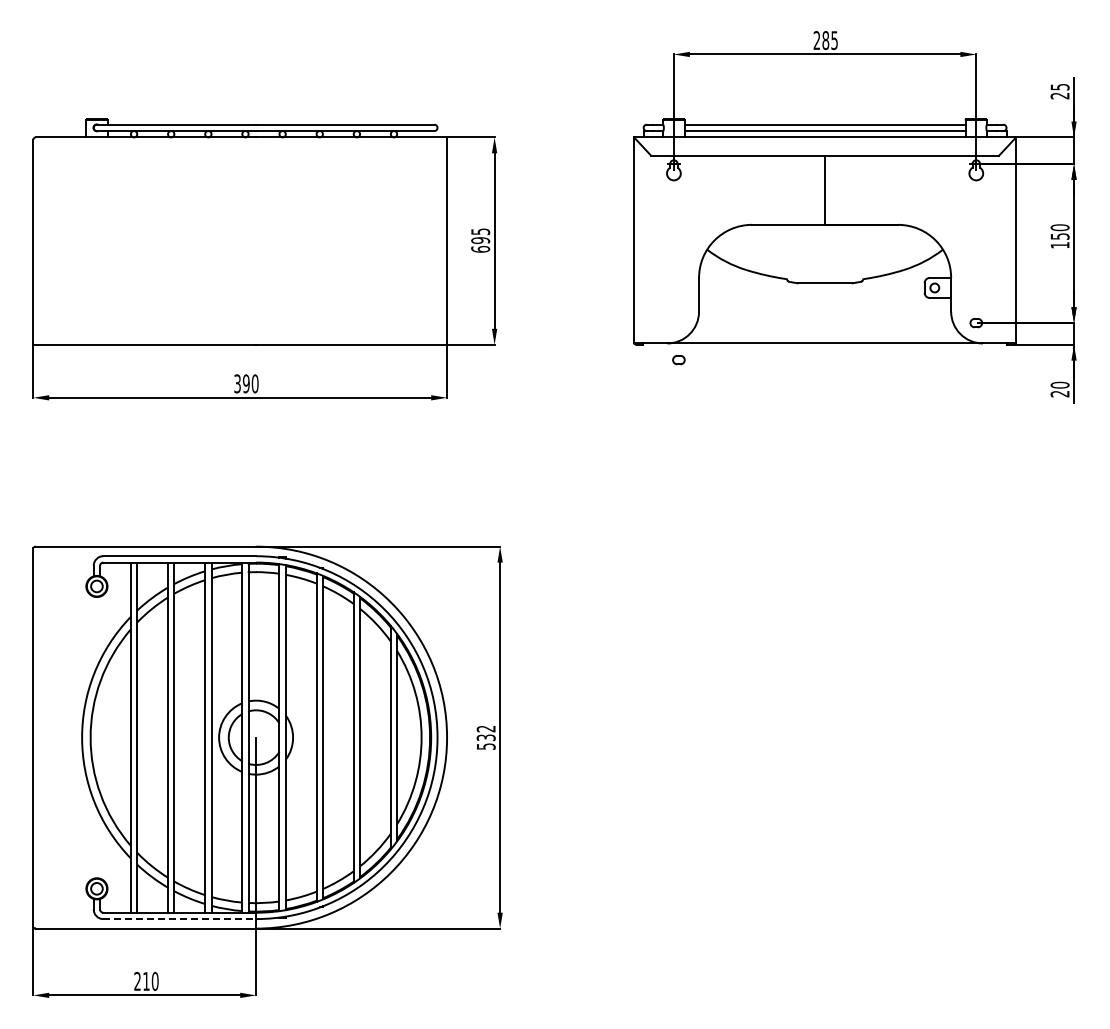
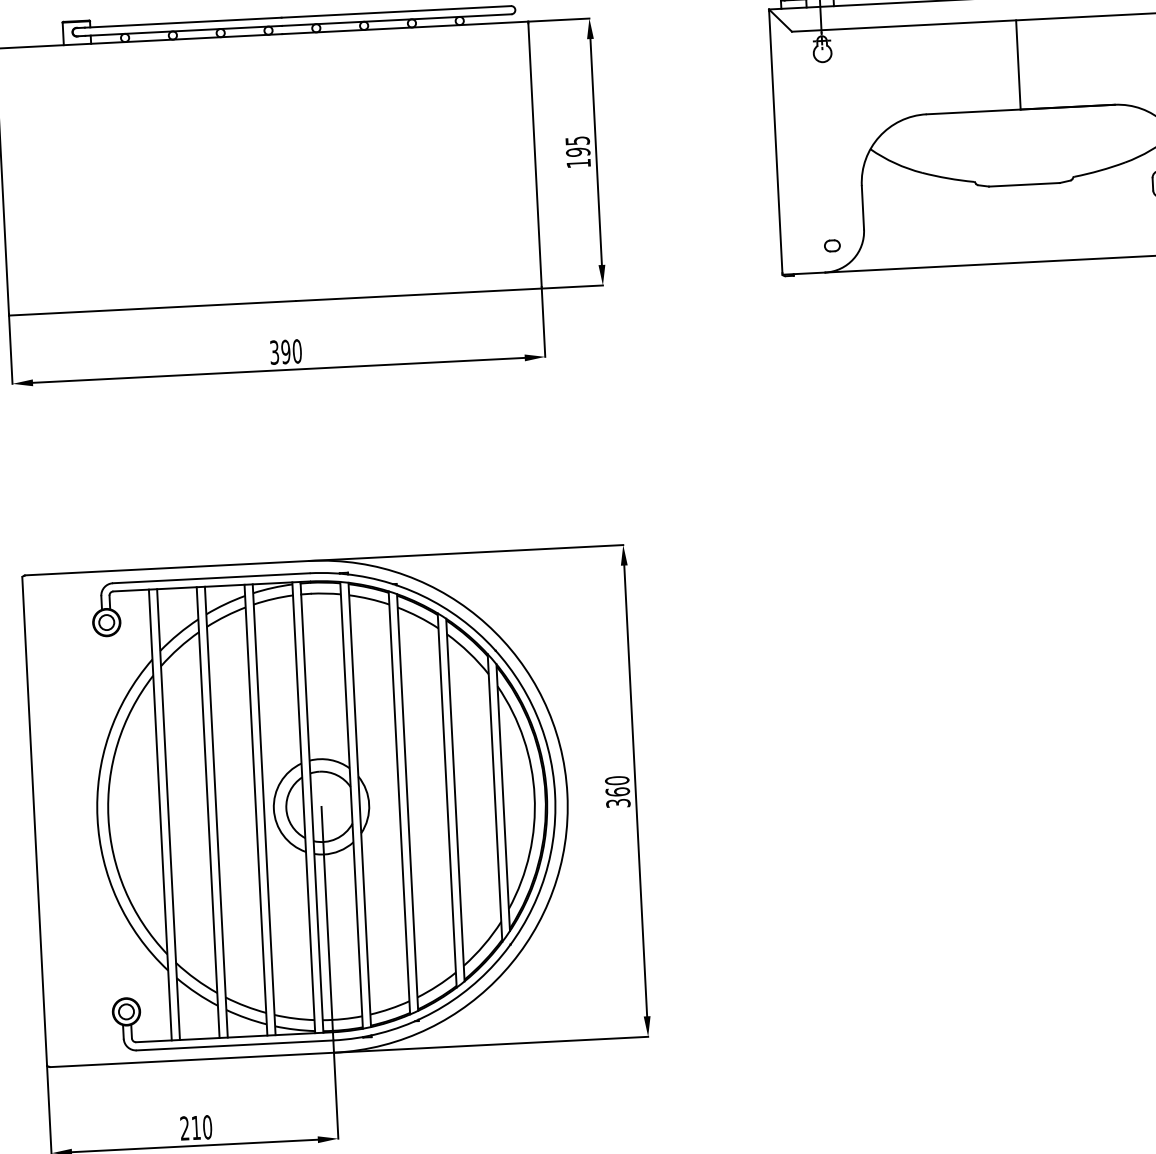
text: (480, 248) -> (578, 162), 695 -> 195
part: (678, 360) -> (831, 246), moved
text: (485, 737) -> (616, 791), 532 -> 360
line: (180, 919) -> (236, 1045), dashed -> solid

